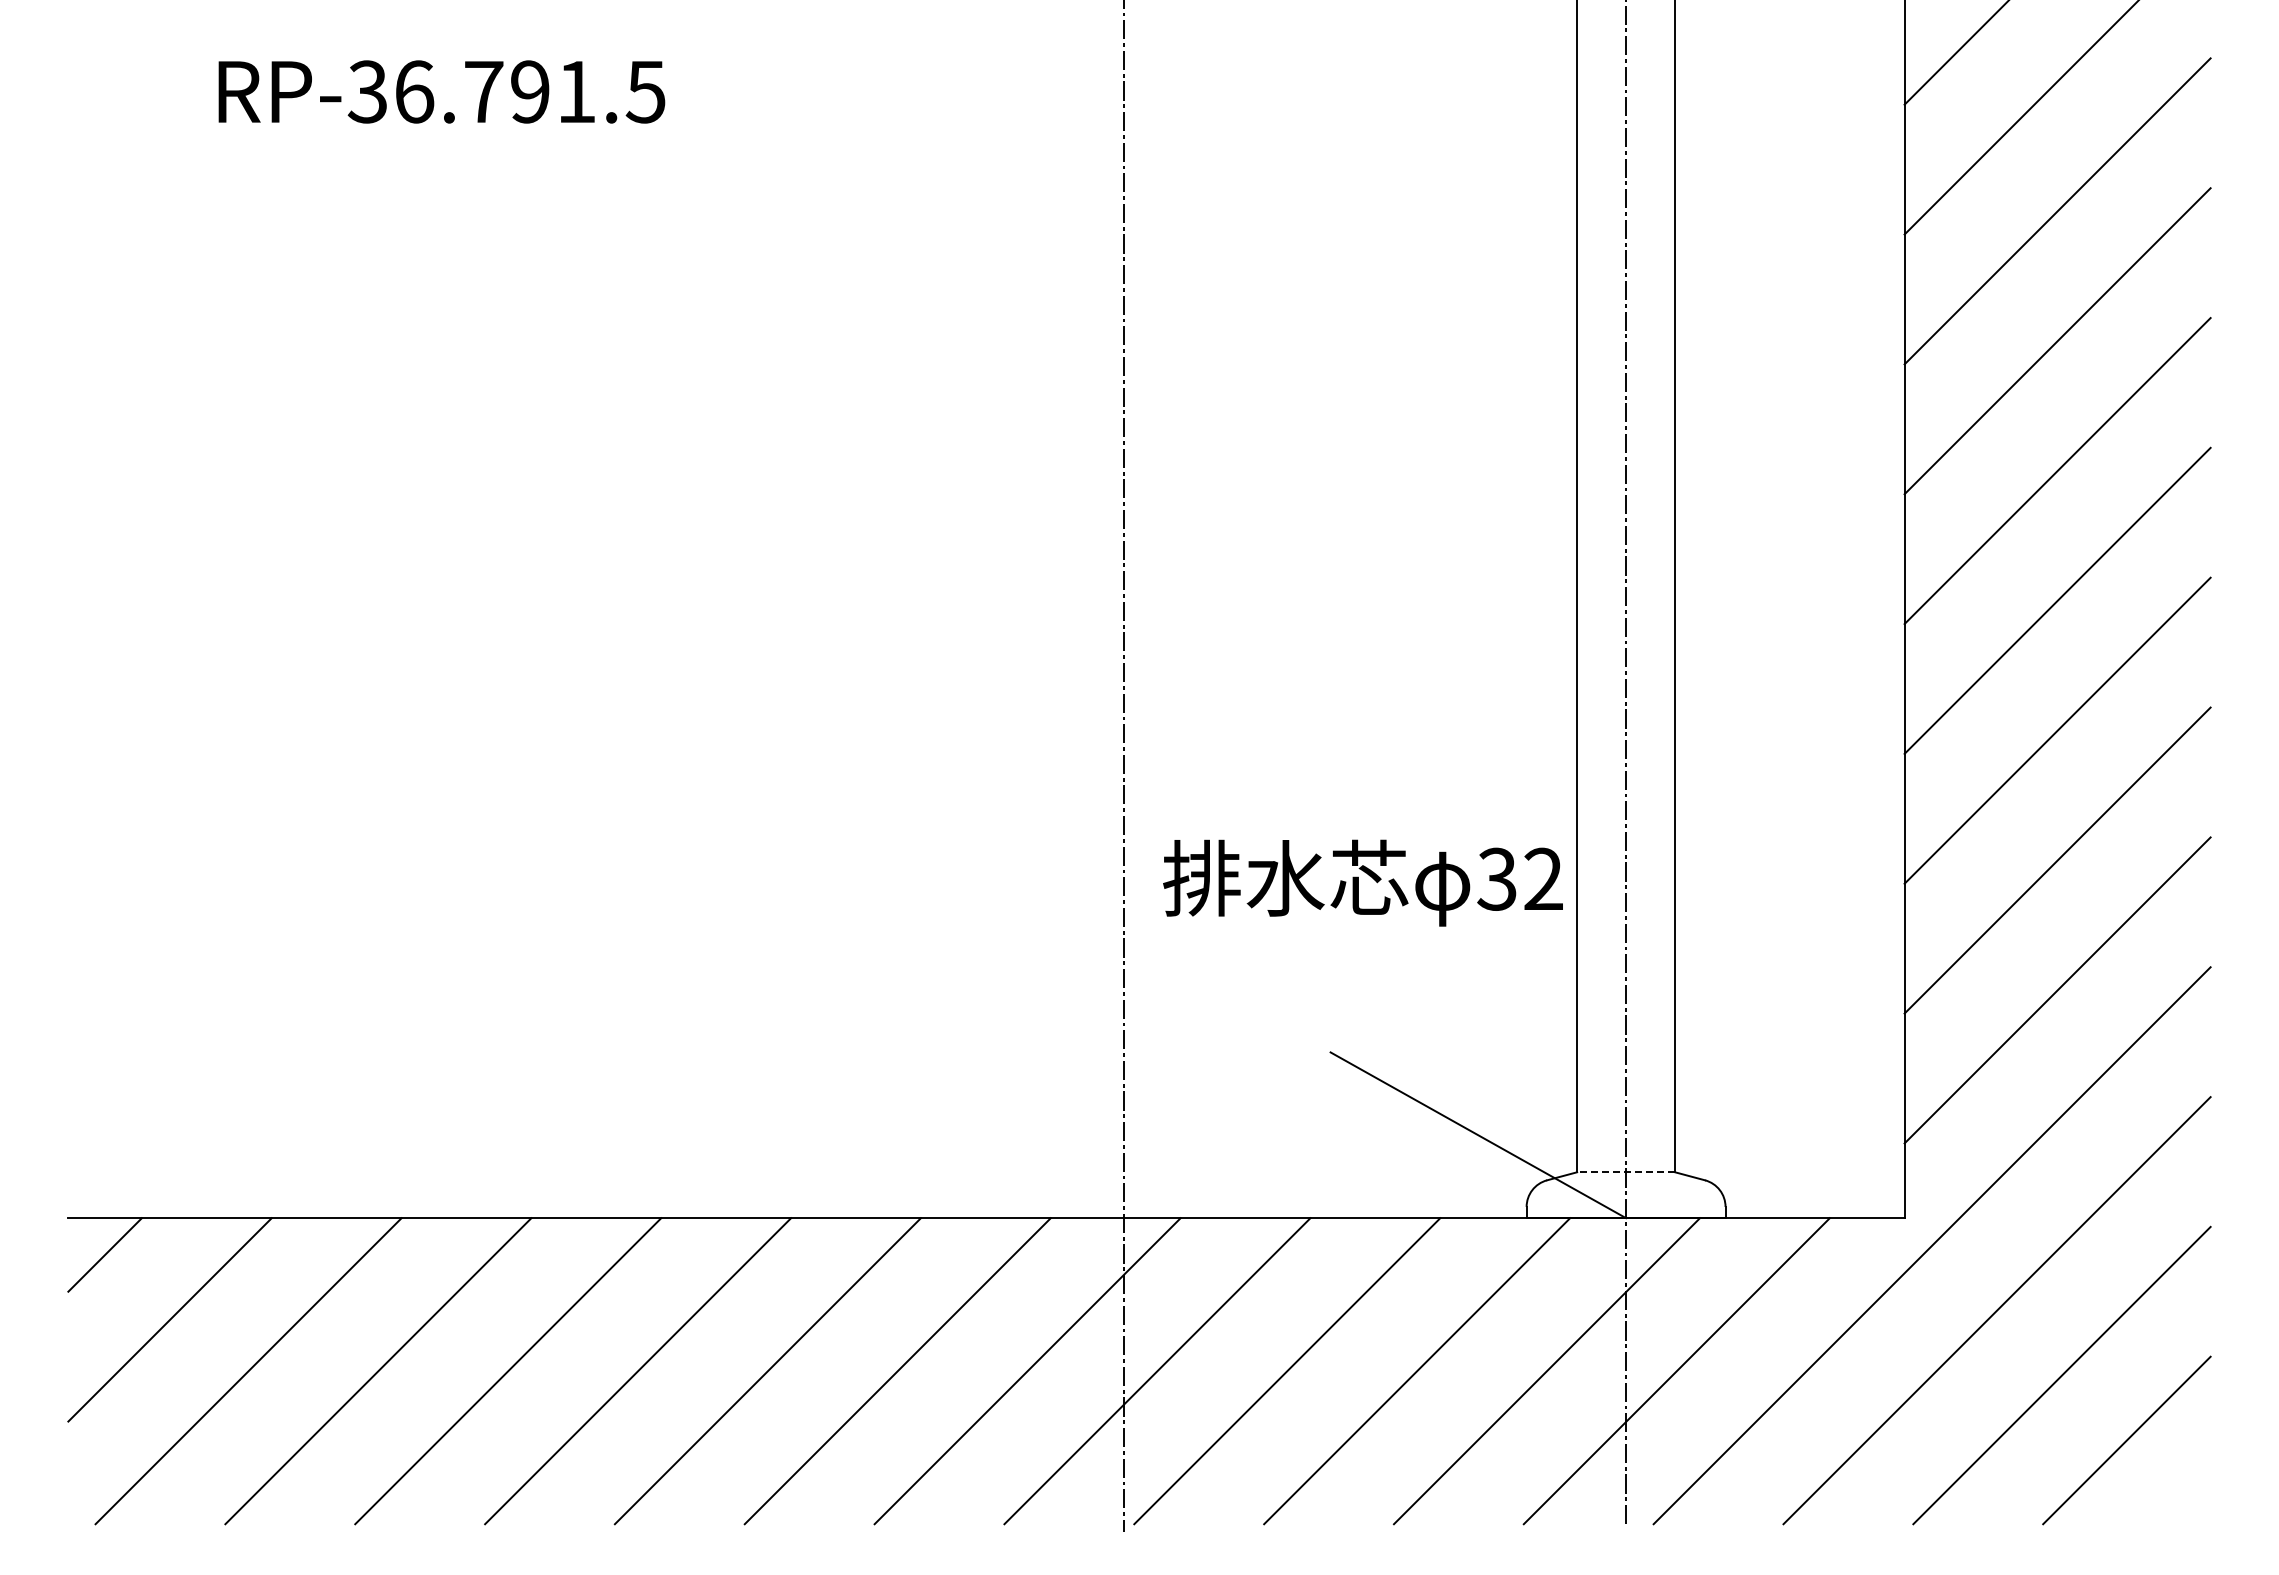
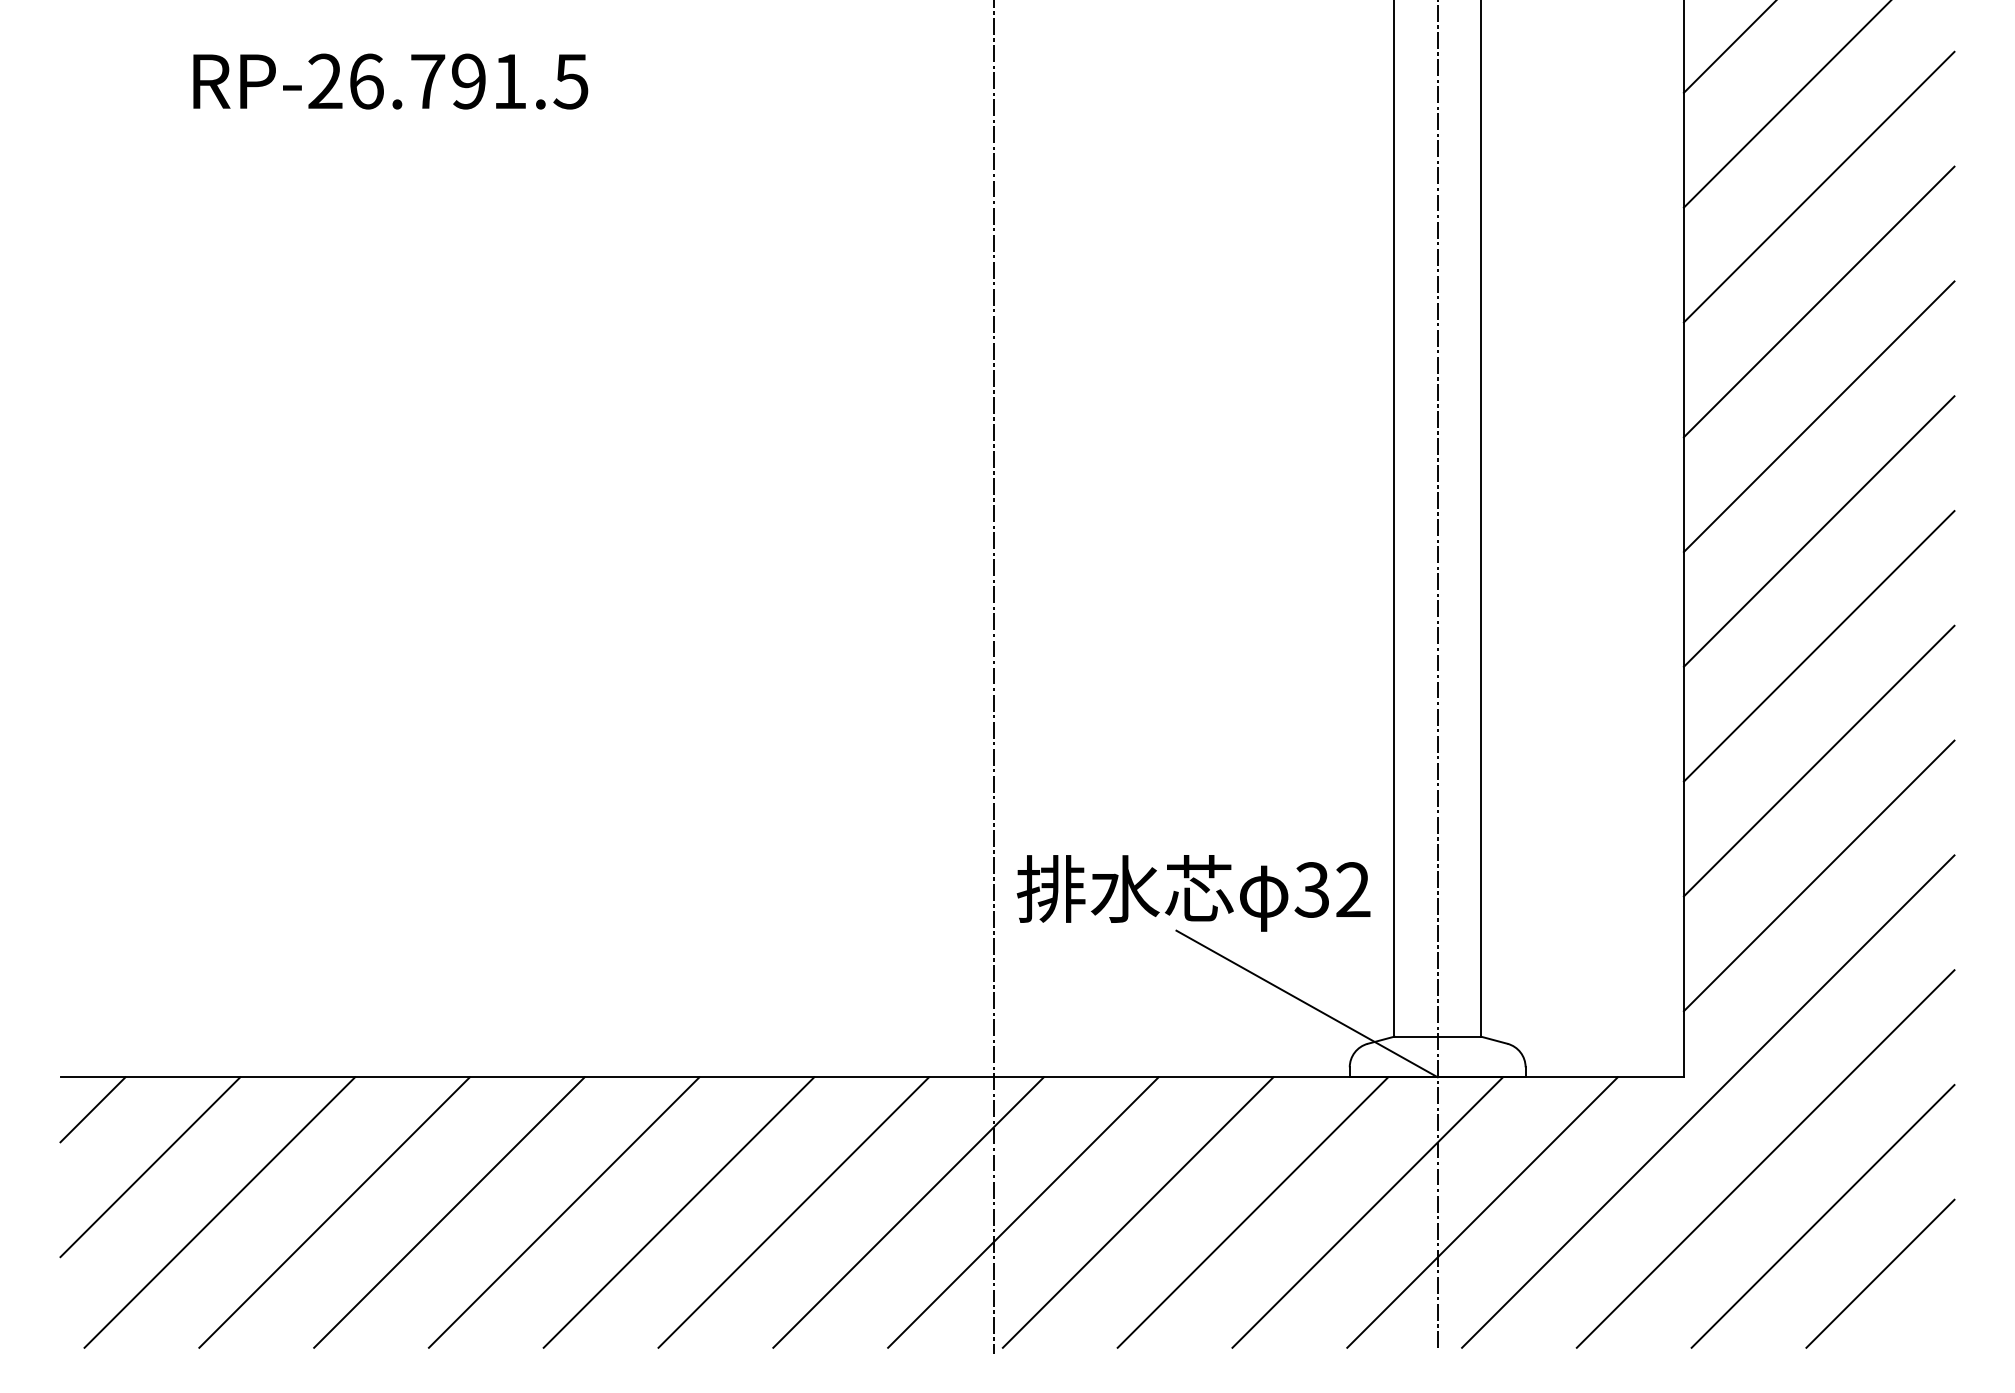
text: (367, 91) -> (324, 81), RP-36.791.5 -> RP-26.791.5
text: (1362, 882) -> (1193, 892), moved
line: (1626, 1172) -> (1438, 1036), dashed -> solid

